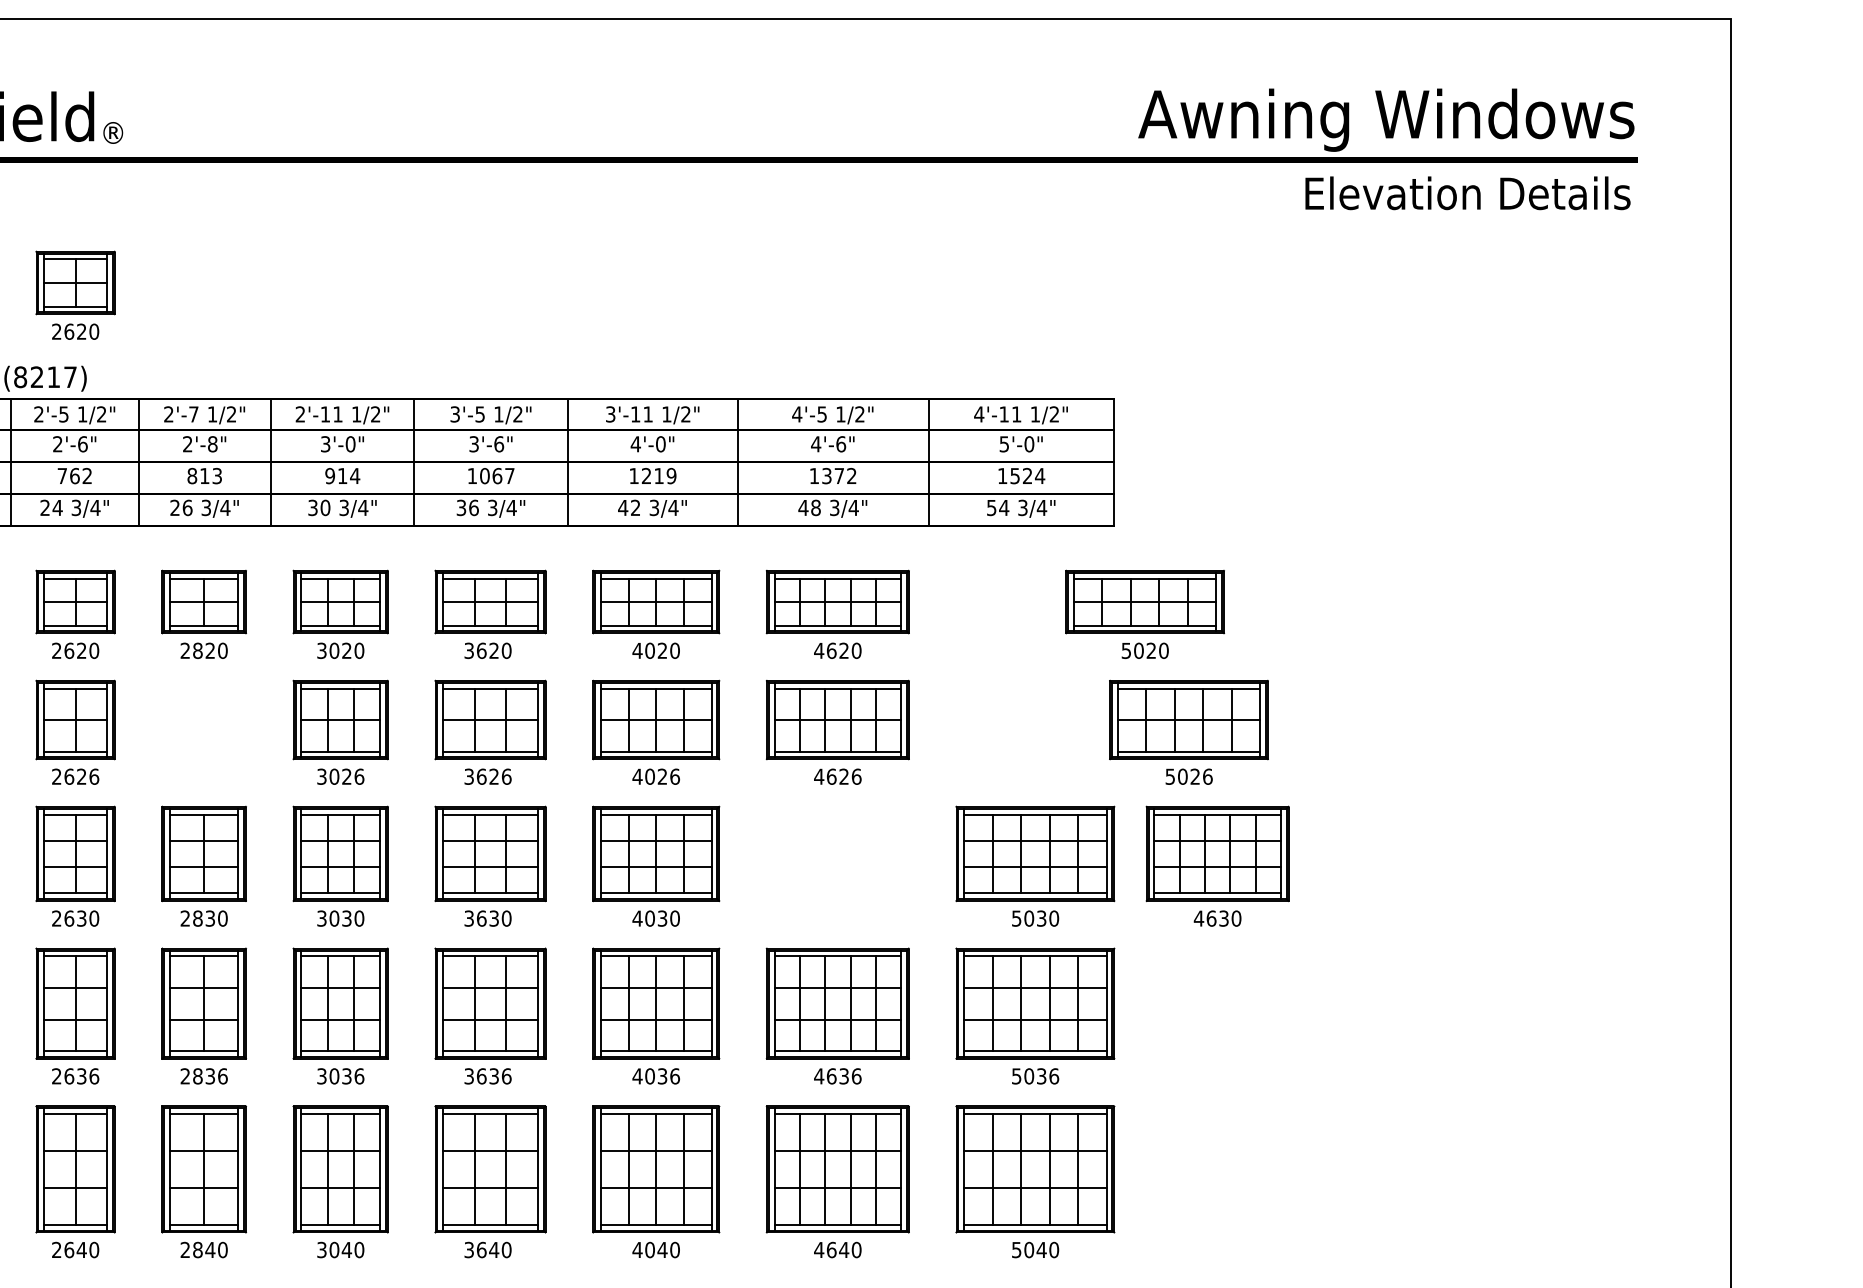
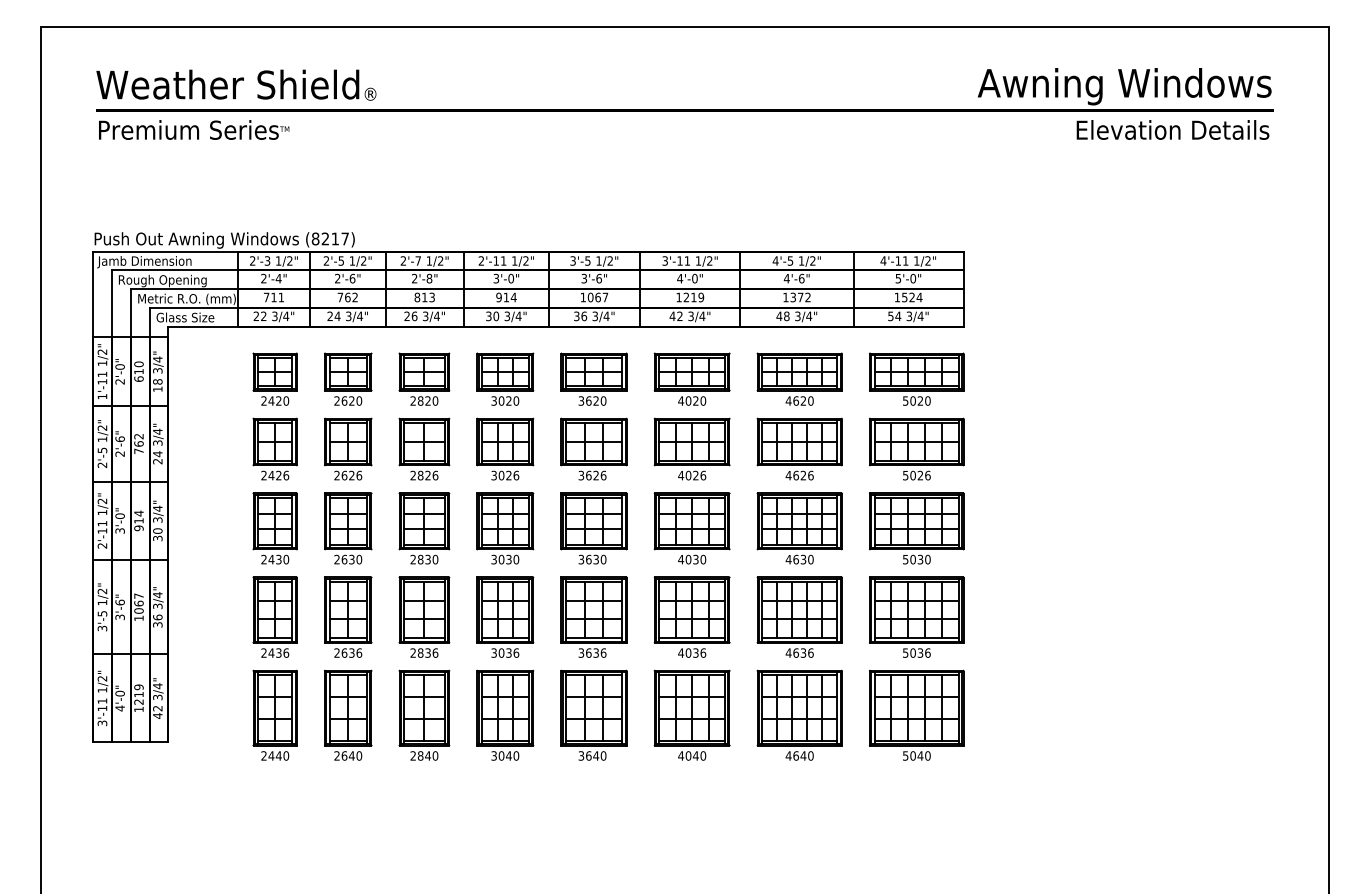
part: (76, 293) -> (348, 189), removed
part: (1144, 612) -> (916, 378), moved
part: (204, 730) -> (424, 448), added
part: (1188, 730) -> (916, 448), moved
part: (1217, 866) -> (799, 528), moved

